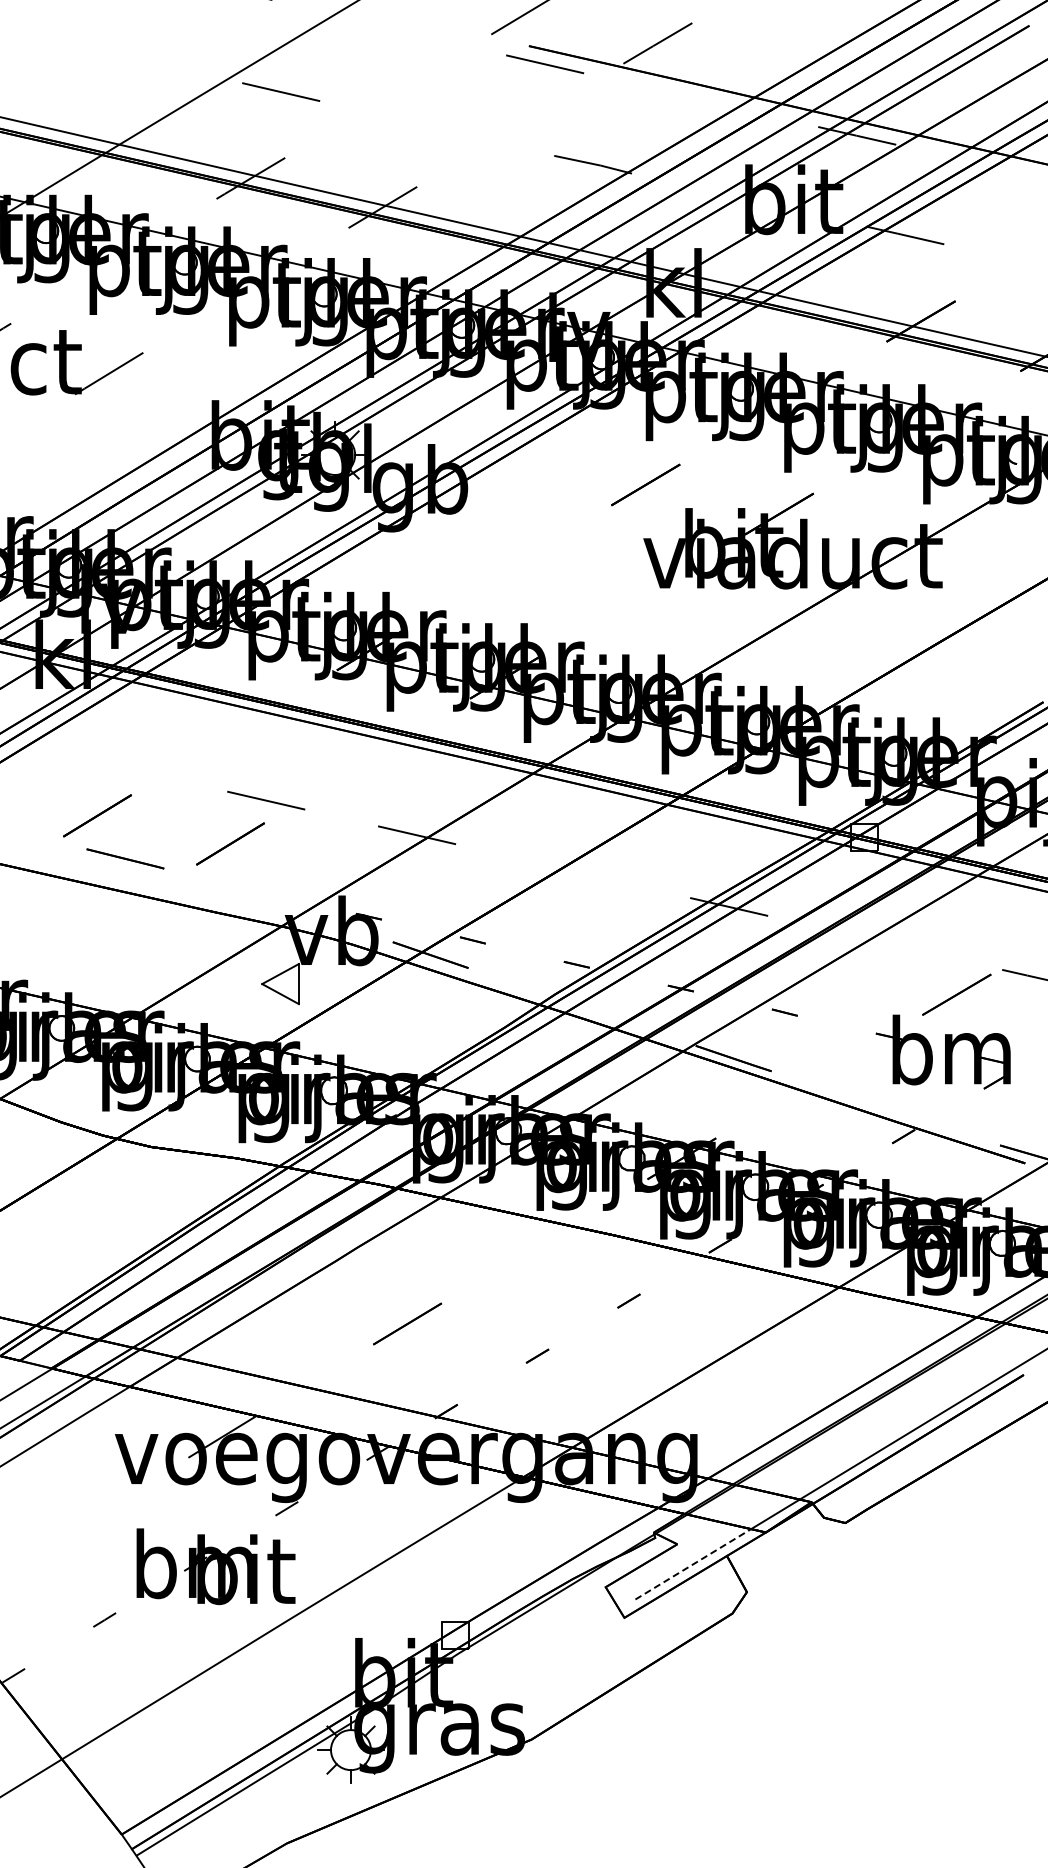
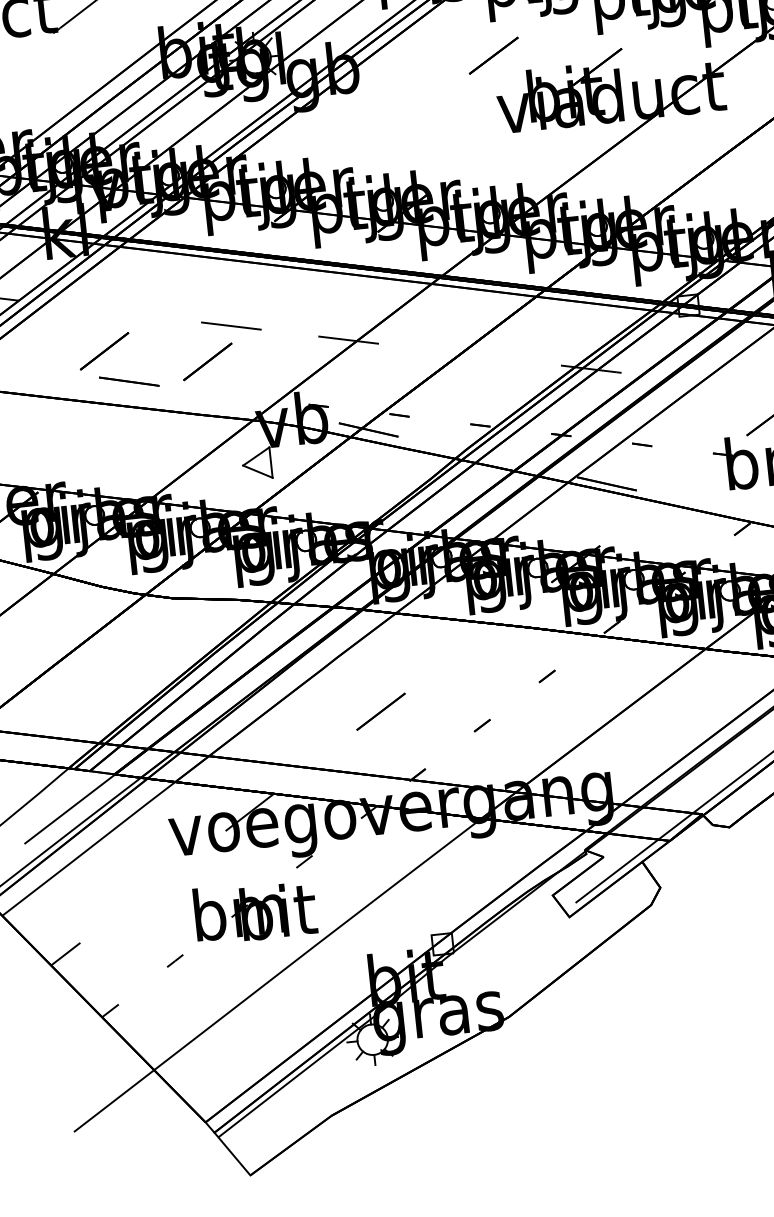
line: (693, 1564) -> (617, 871), dashed -> solid

